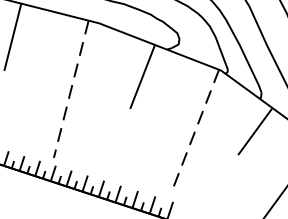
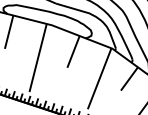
line: (72, 90) -> (38, 58), dashed -> solid
line: (194, 130) -> (99, 78), dashed -> solid

